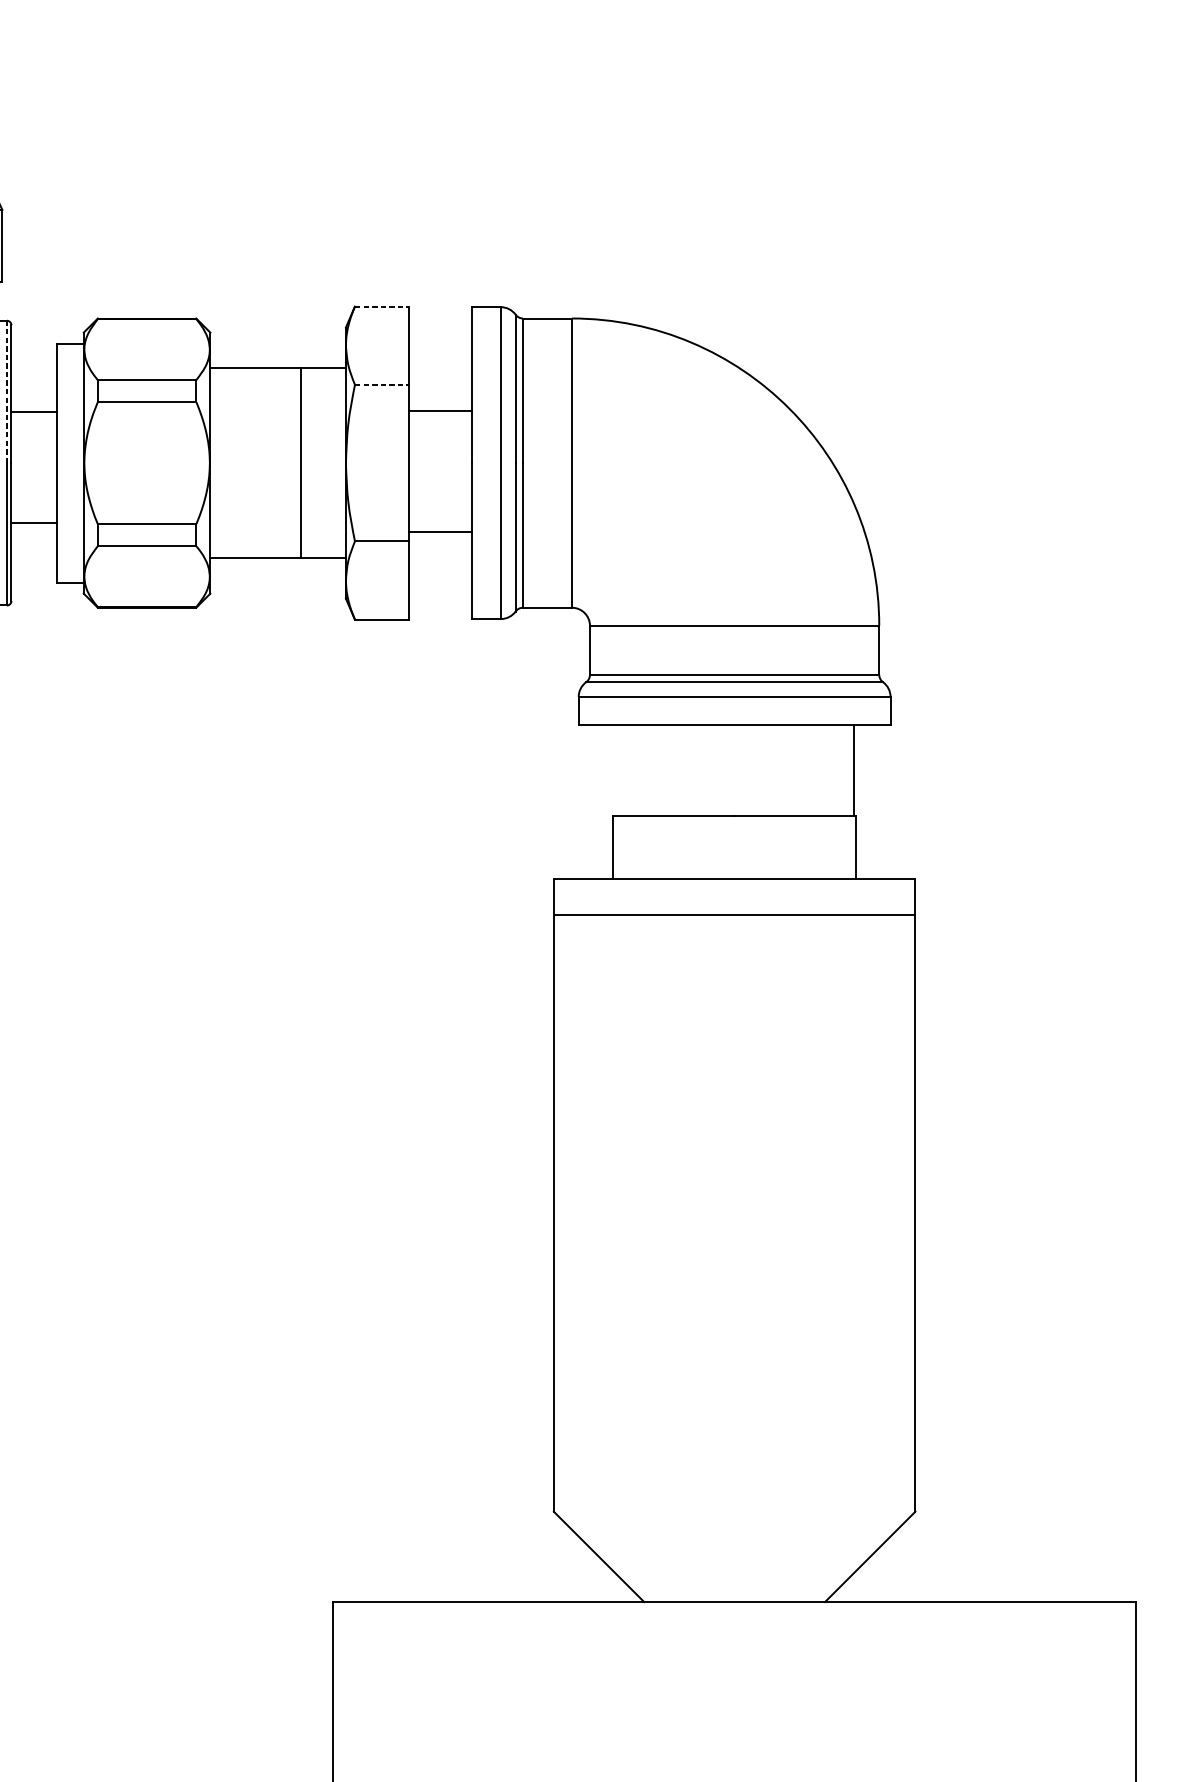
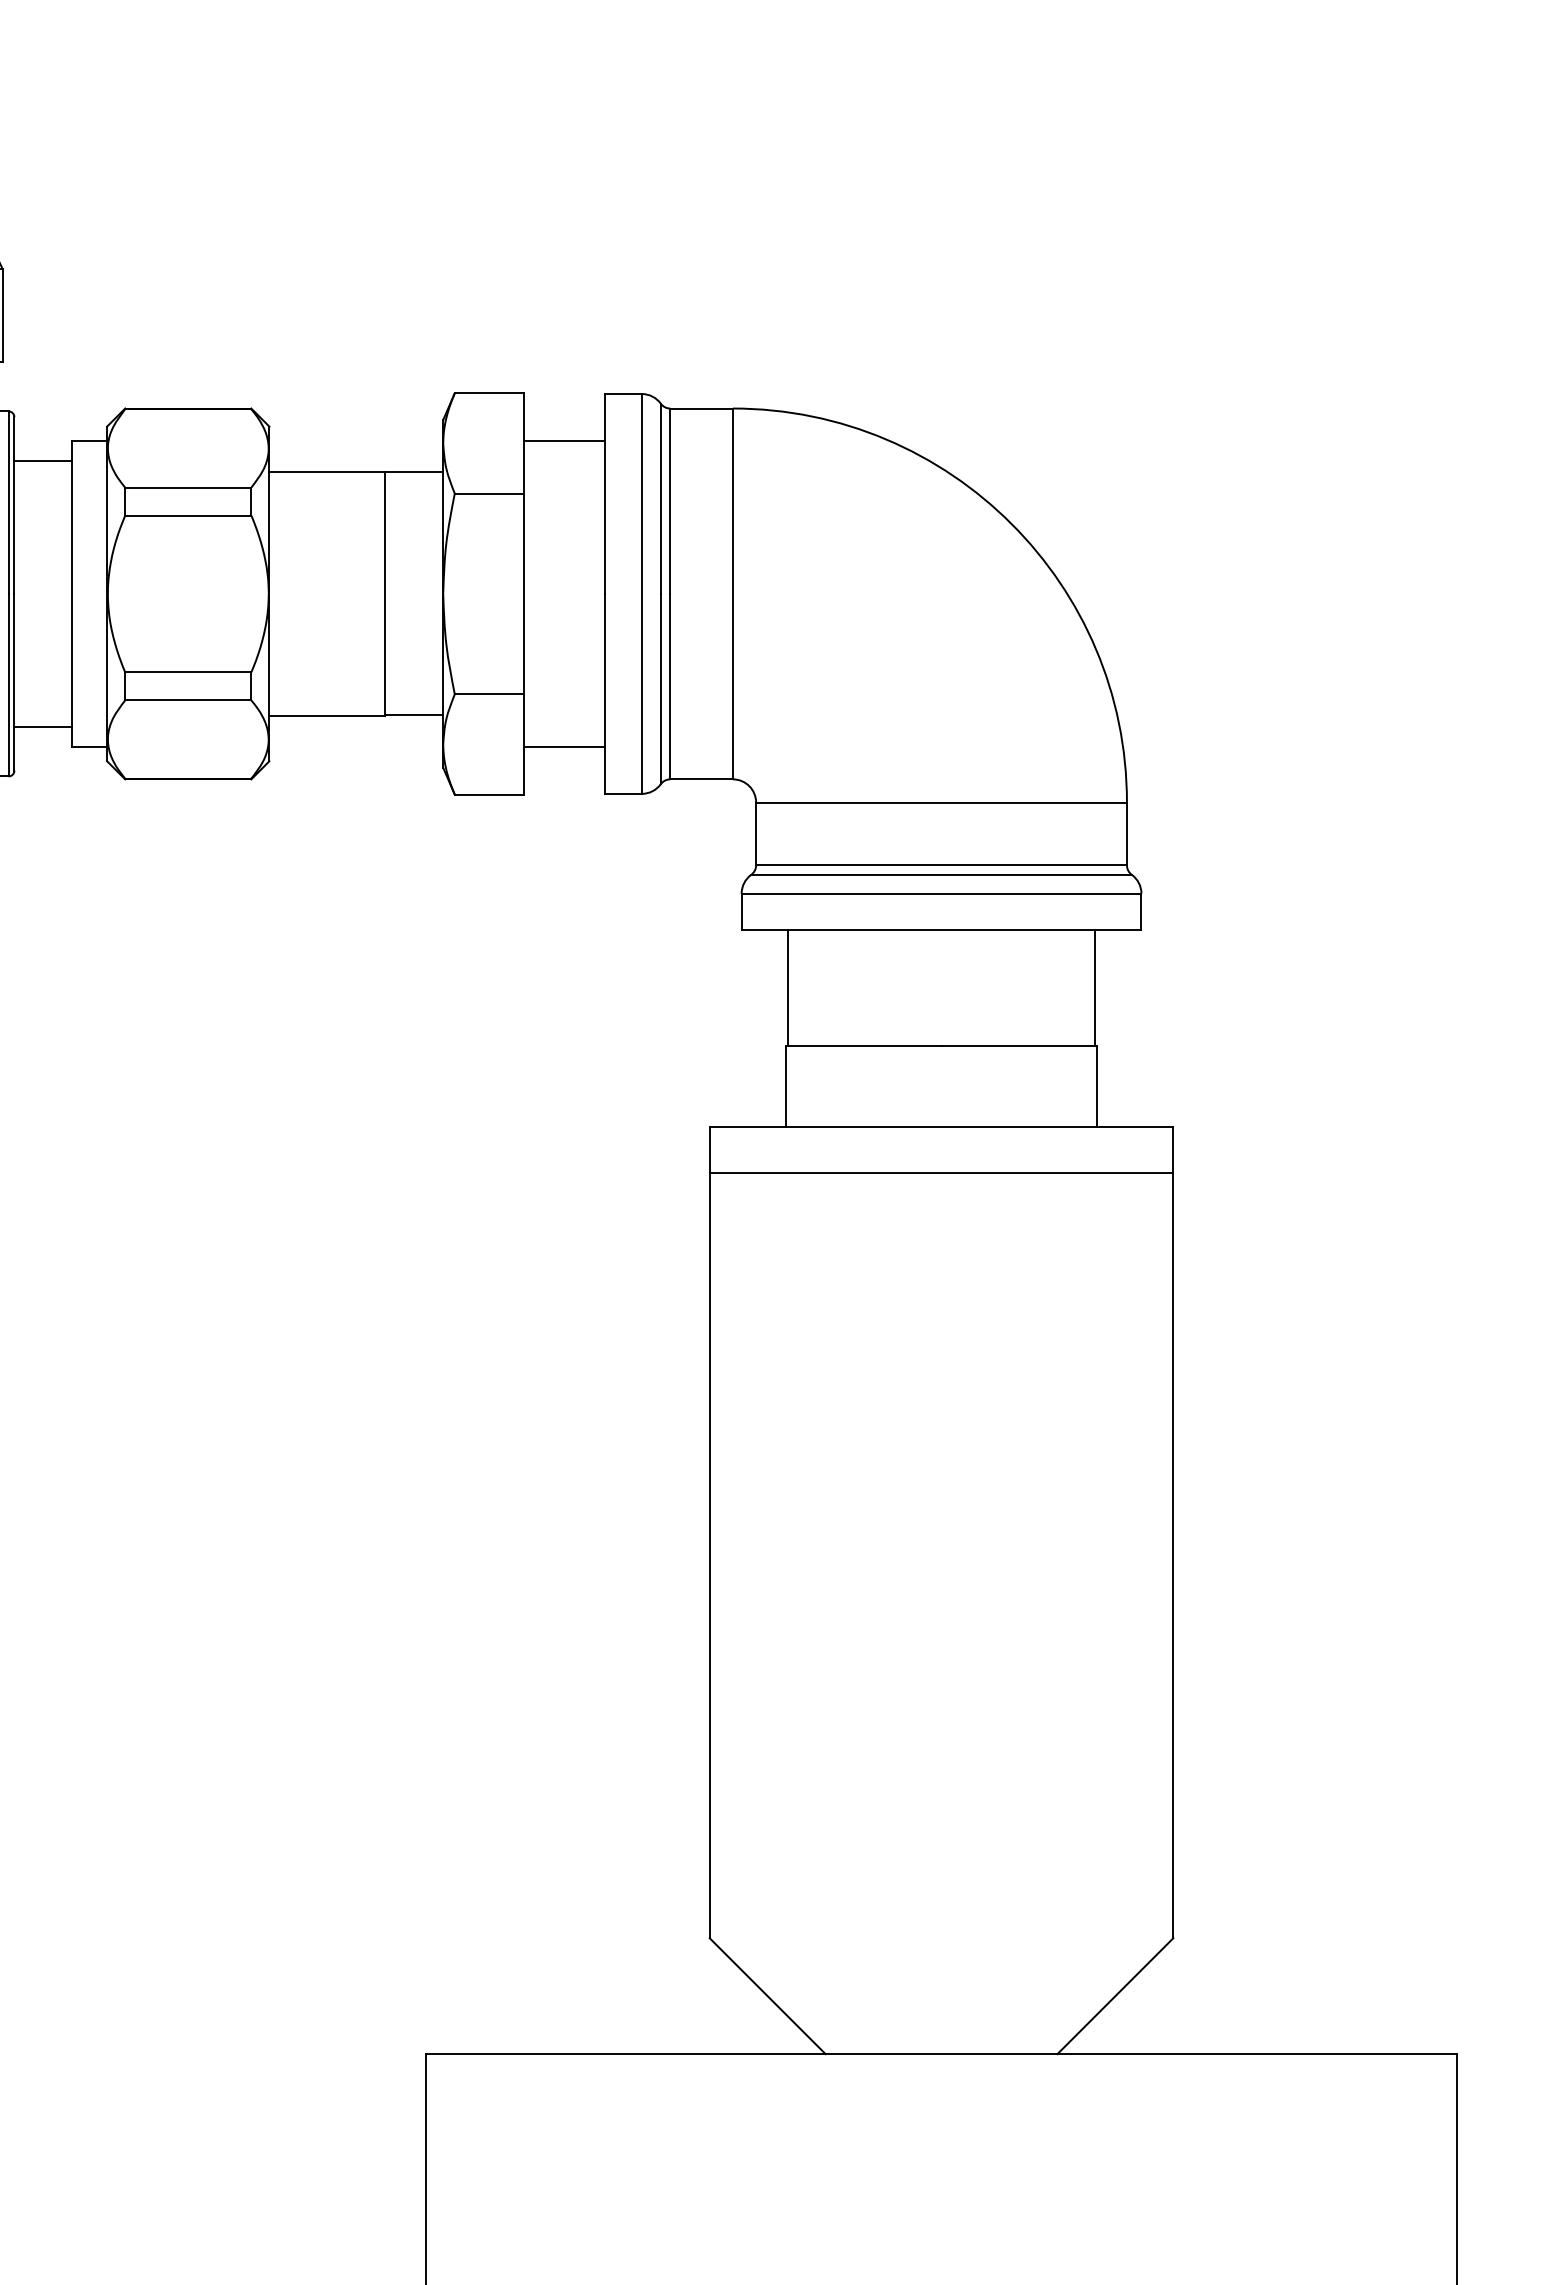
line: (382, 306) -> (489, 393), dashed -> solid
line: (382, 384) -> (489, 493), dashed -> solid
line: (6, 391) -> (8, 502), dashed -> solid
line: (440, 410) -> (564, 440), moved
line: (34, 412) -> (43, 460), moved
line: (34, 522) -> (43, 727), moved
line: (440, 532) -> (564, 747), moved
line: (615, 770) -> (788, 987), added

